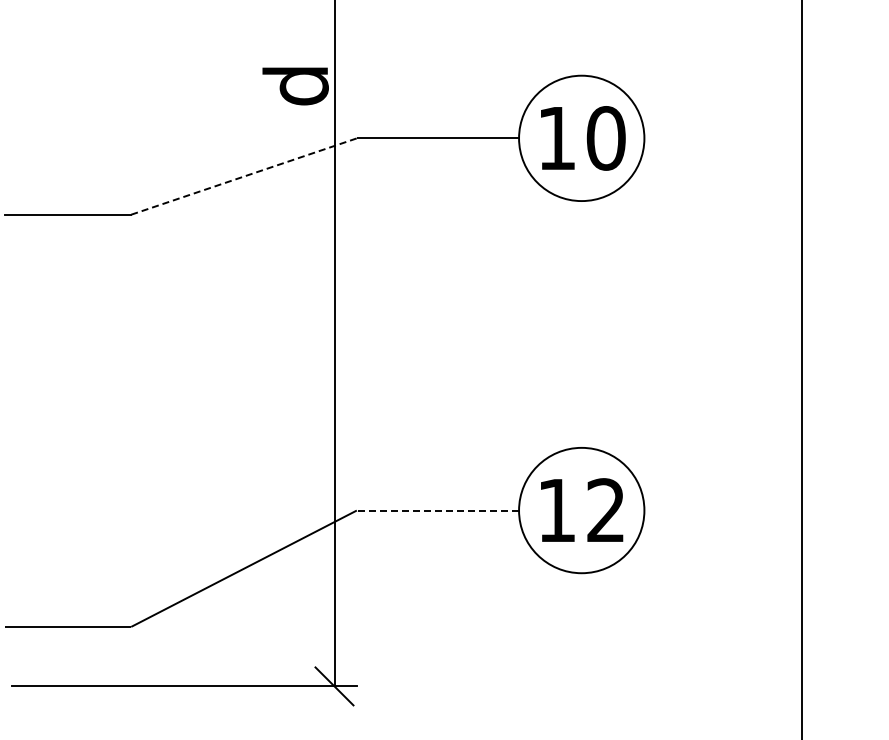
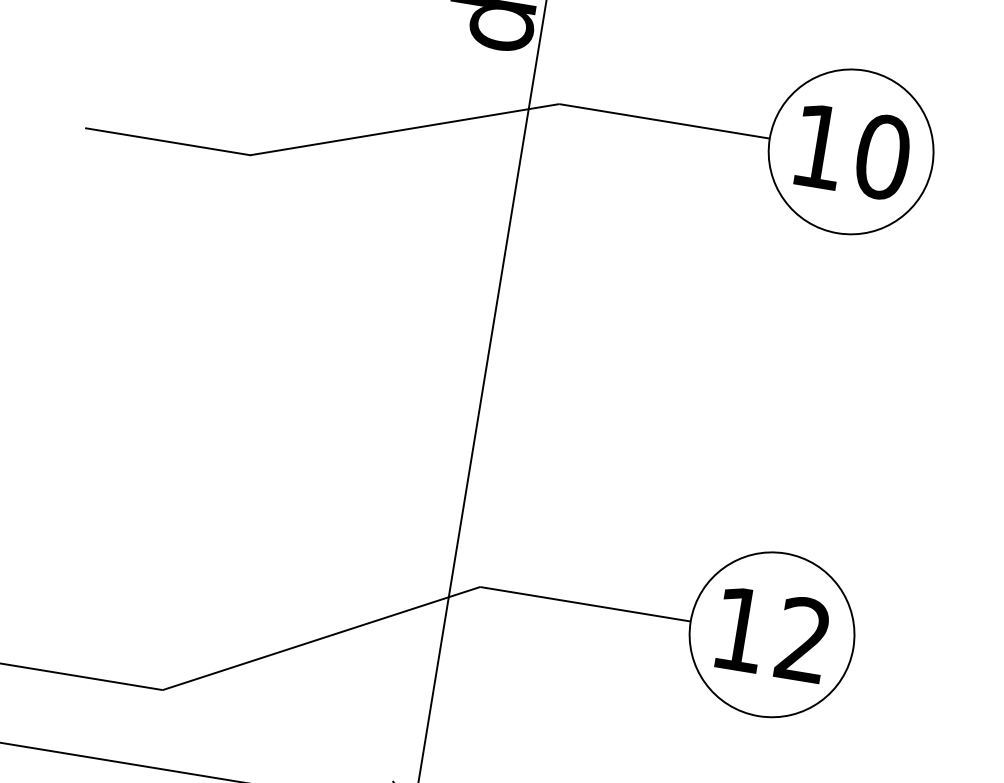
line: (244, 176) -> (405, 129), dashed -> solid
line: (437, 510) -> (584, 604), dashed -> solid

